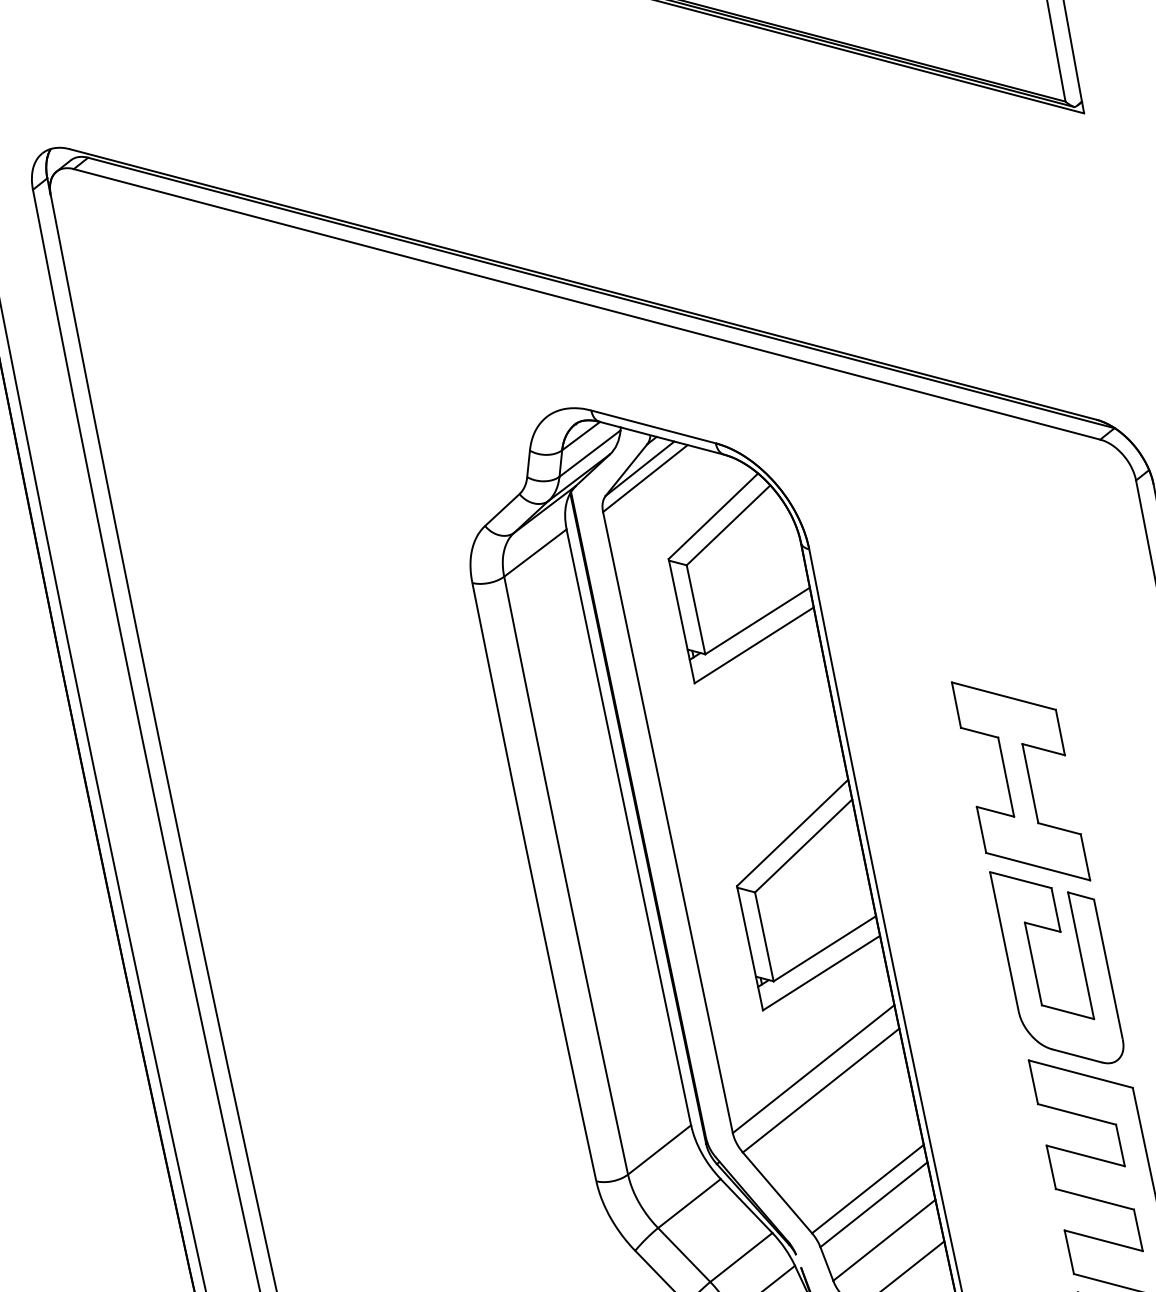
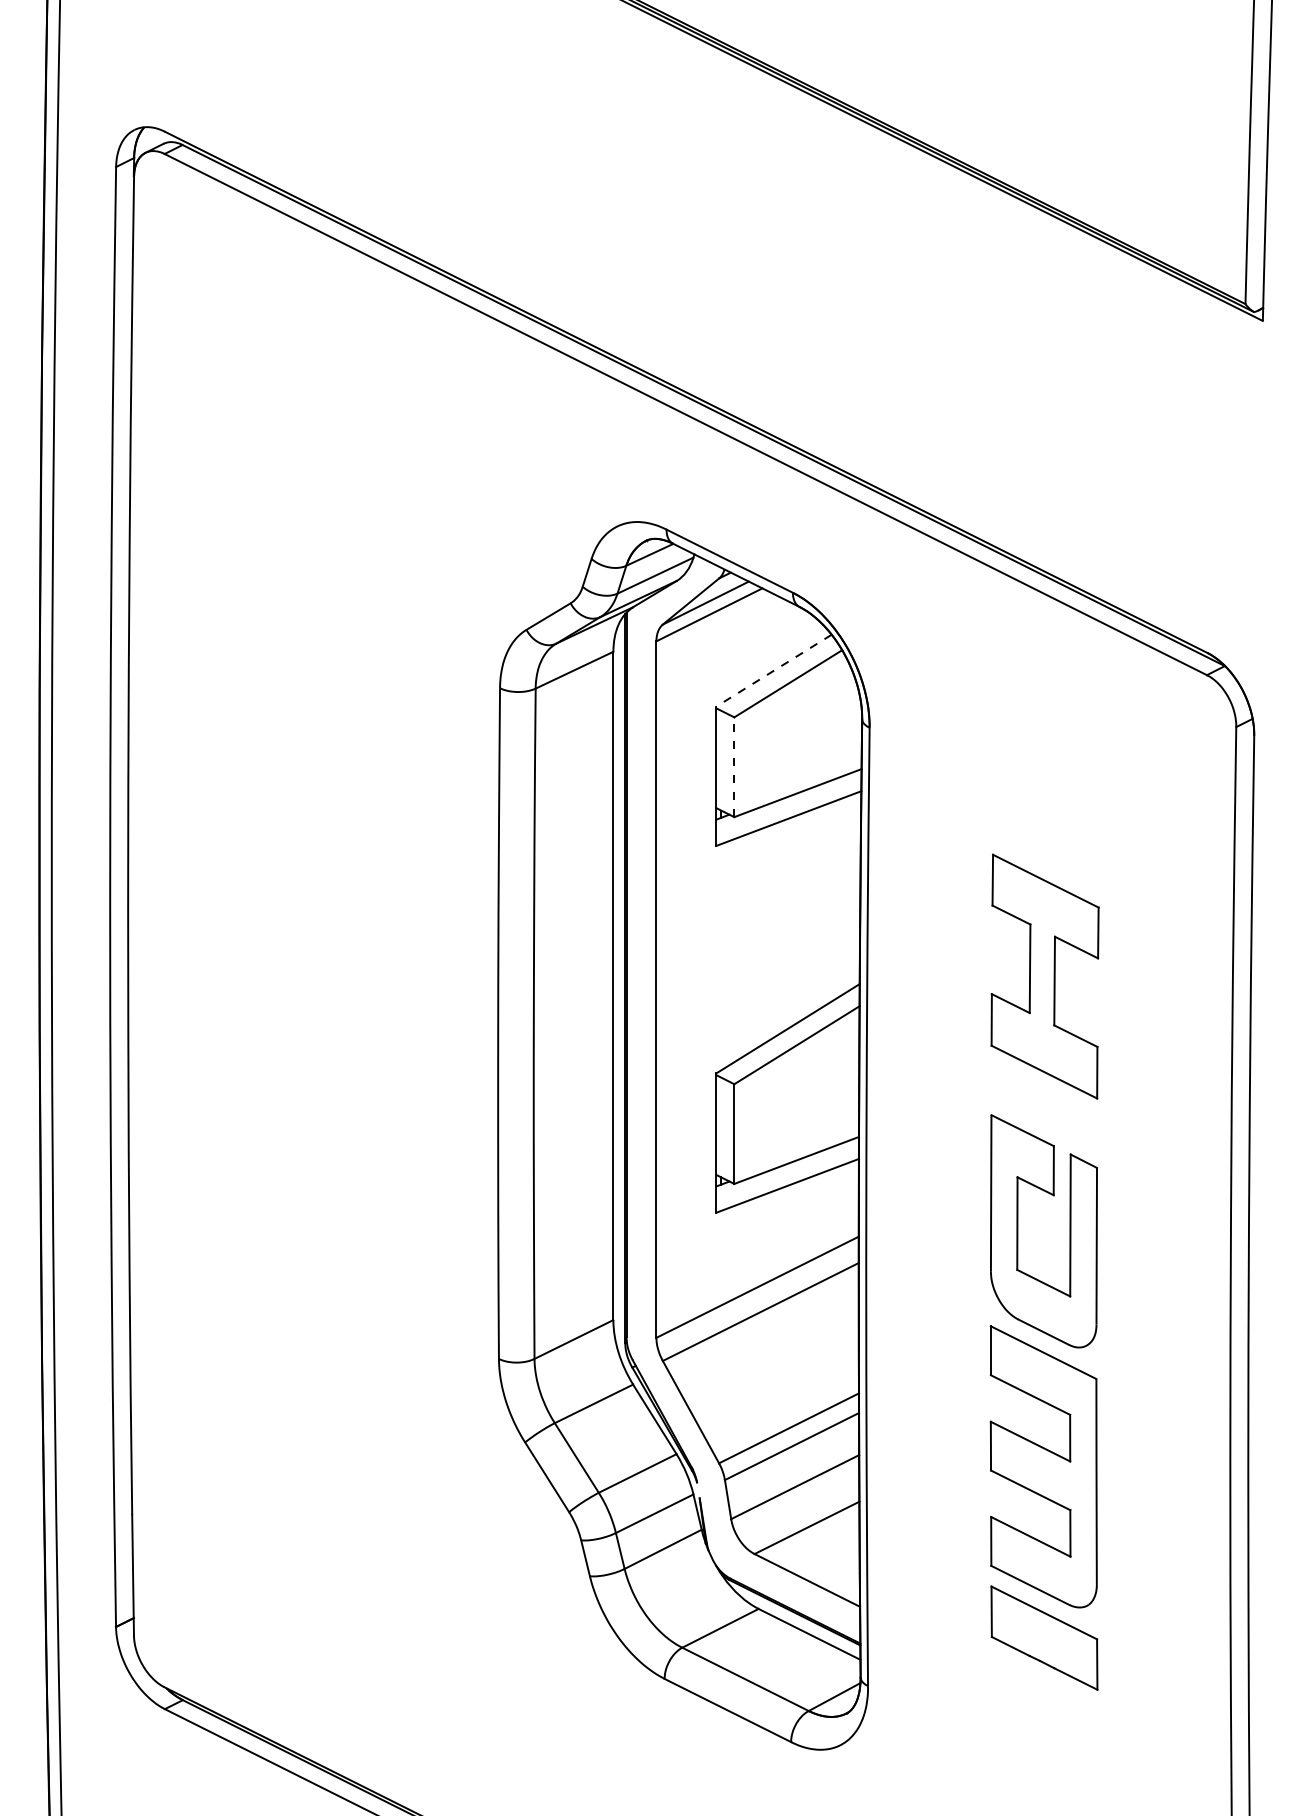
line: (713, 516) -> (774, 670), solid -> dashed
line: (696, 609) -> (734, 767), solid -> dashed
part: (1020, 781) -> (1044, 976), moved

